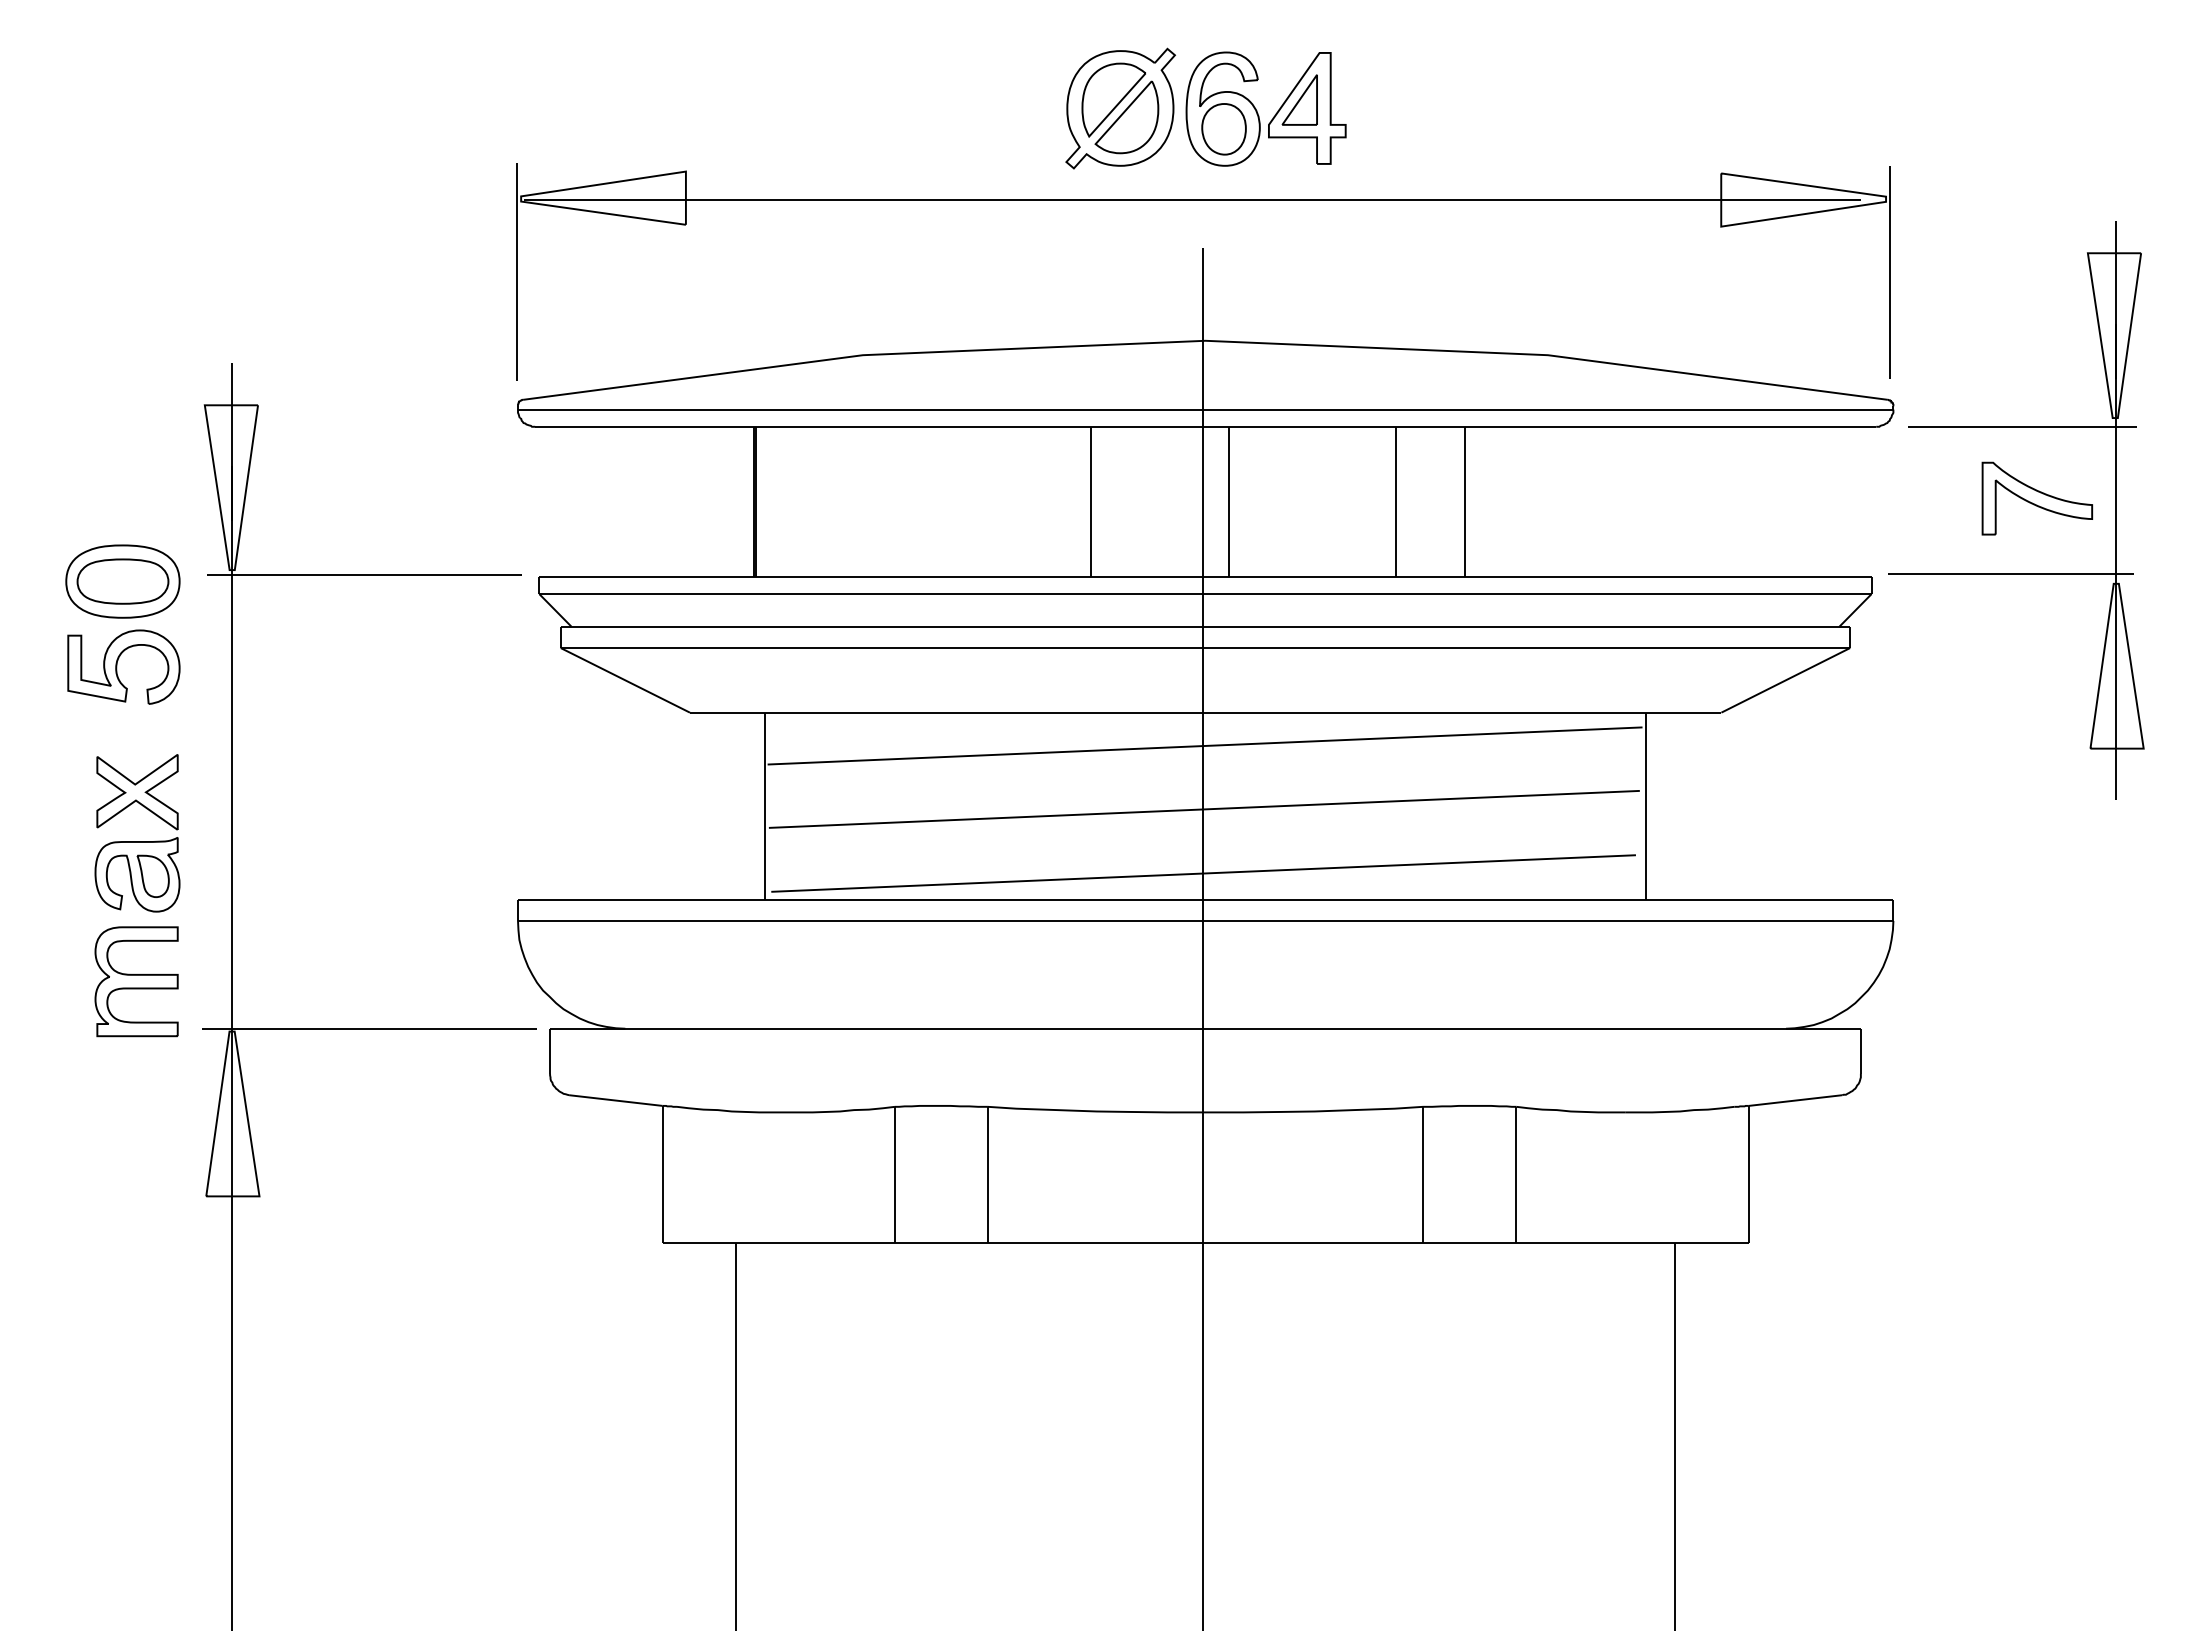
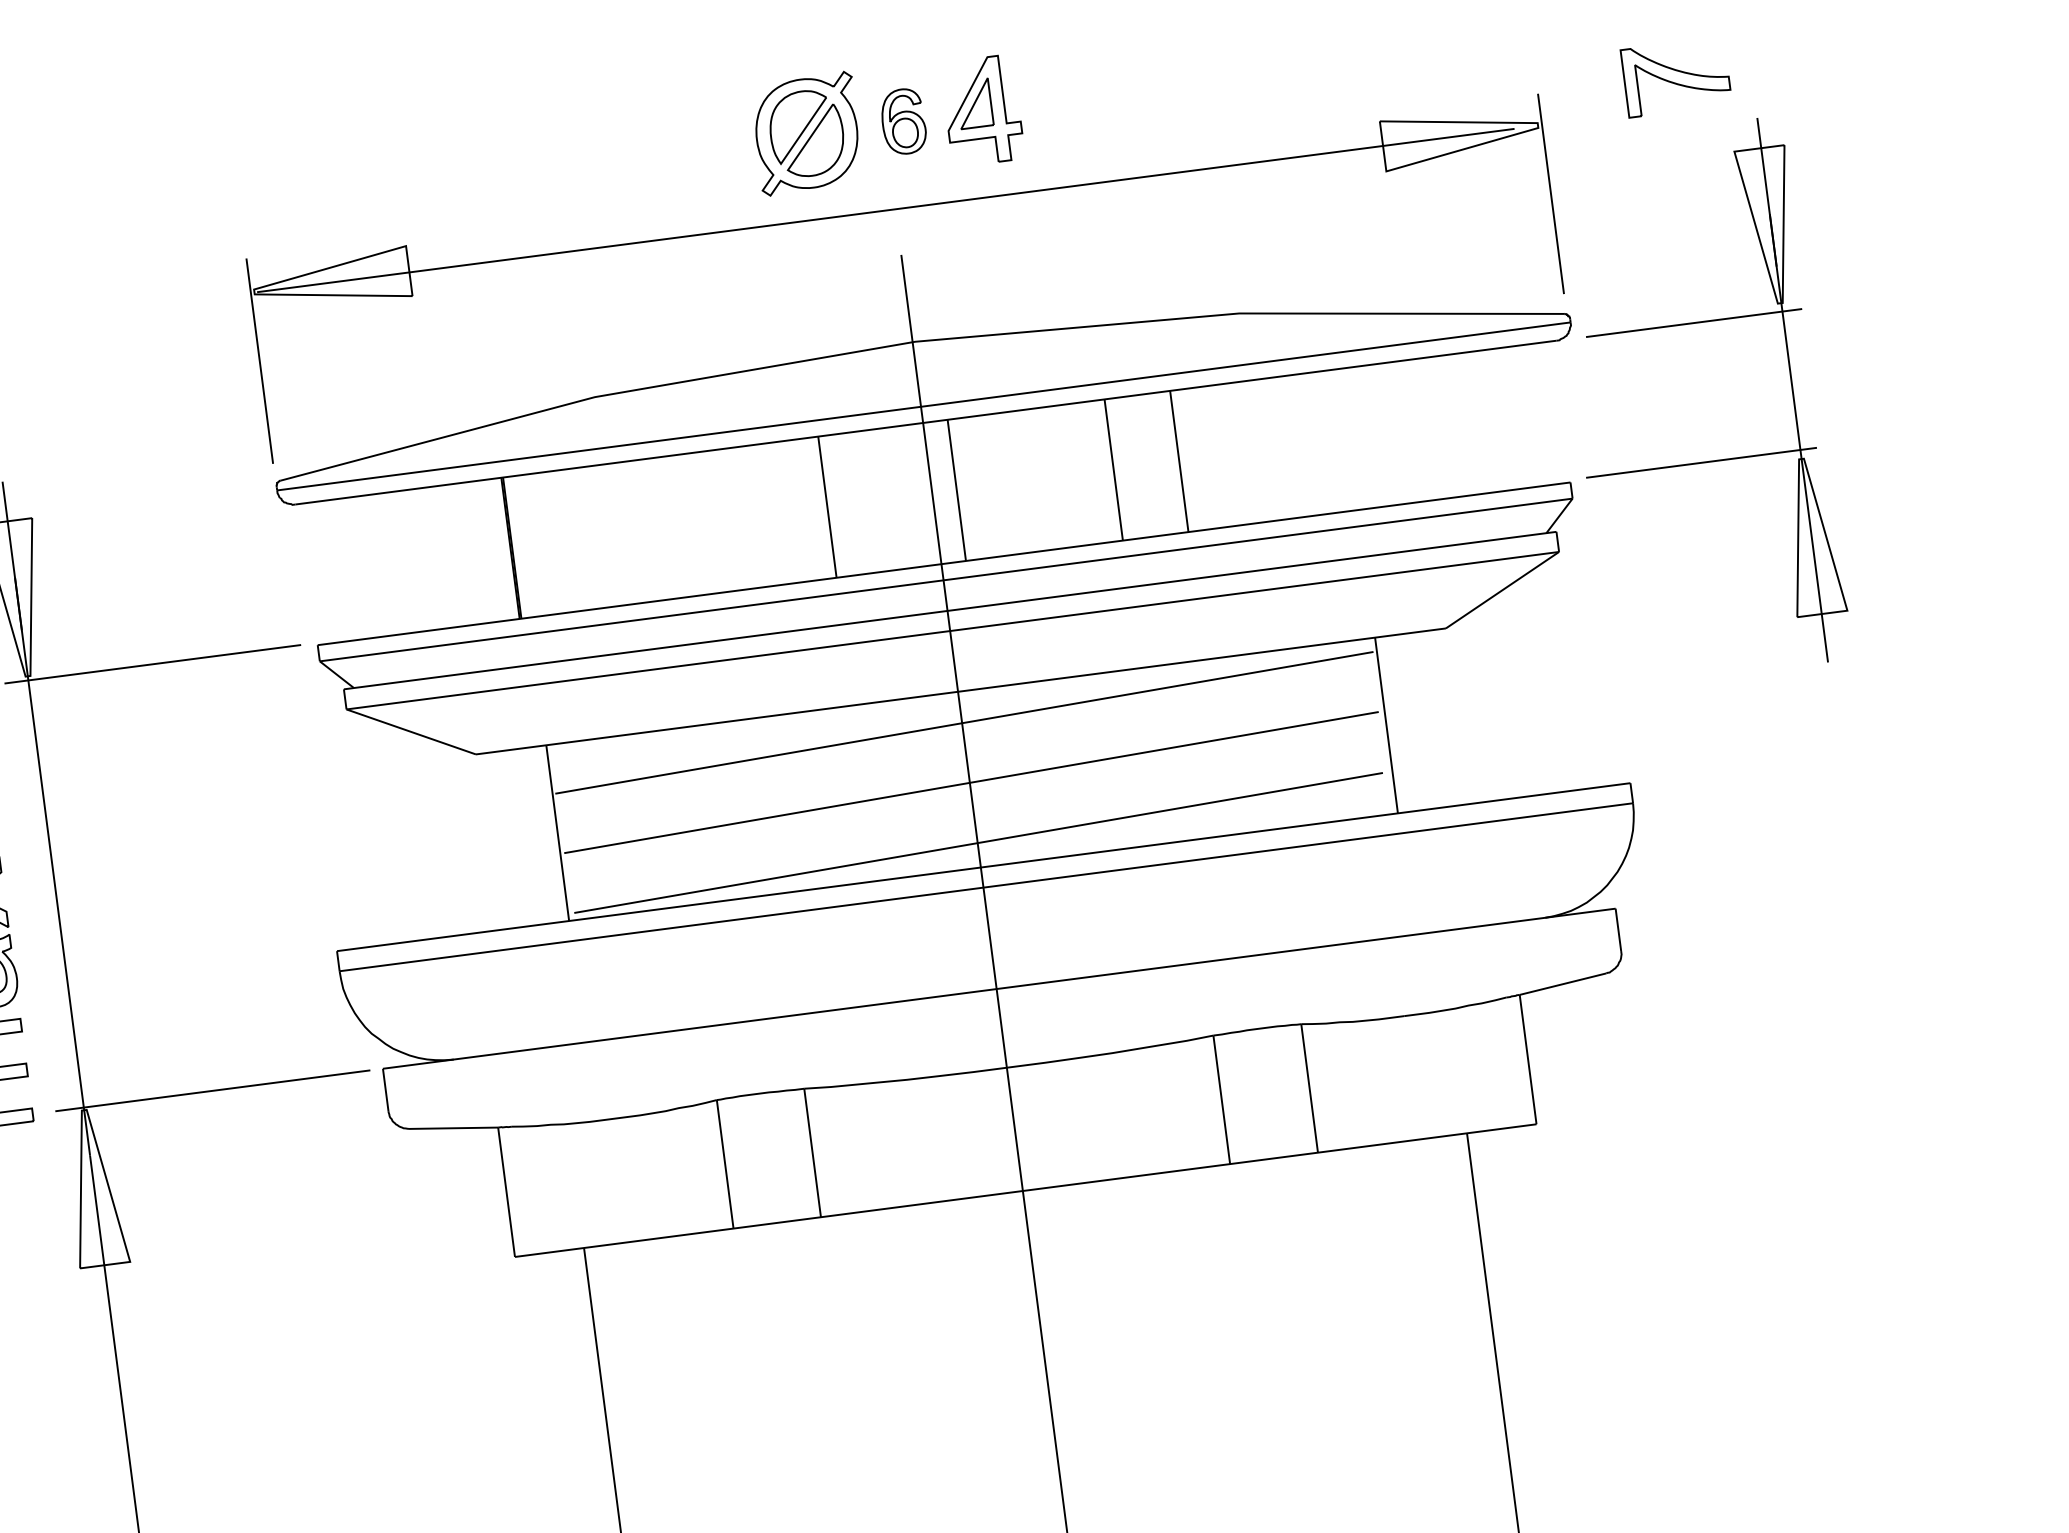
part: (1222, 108) -> (902, 121), size x0.6
part: (2037, 498) -> (1676, 77), moved

